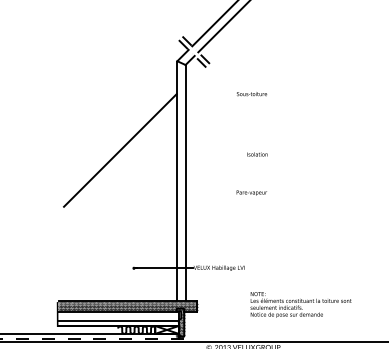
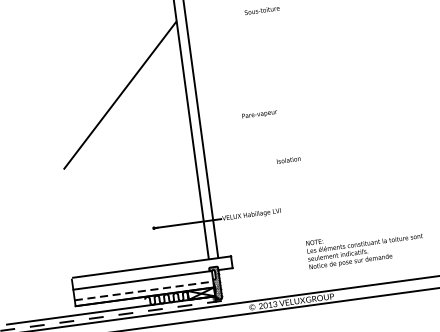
text: (257, 154) -> (288, 160), moved
text: (251, 192) -> (259, 113), moved
text: (300, 304) -> (364, 247), moved
hatch: (127, 306) -> (152, 272), removed
line: (118, 320) -> (144, 290), solid -> dashed

